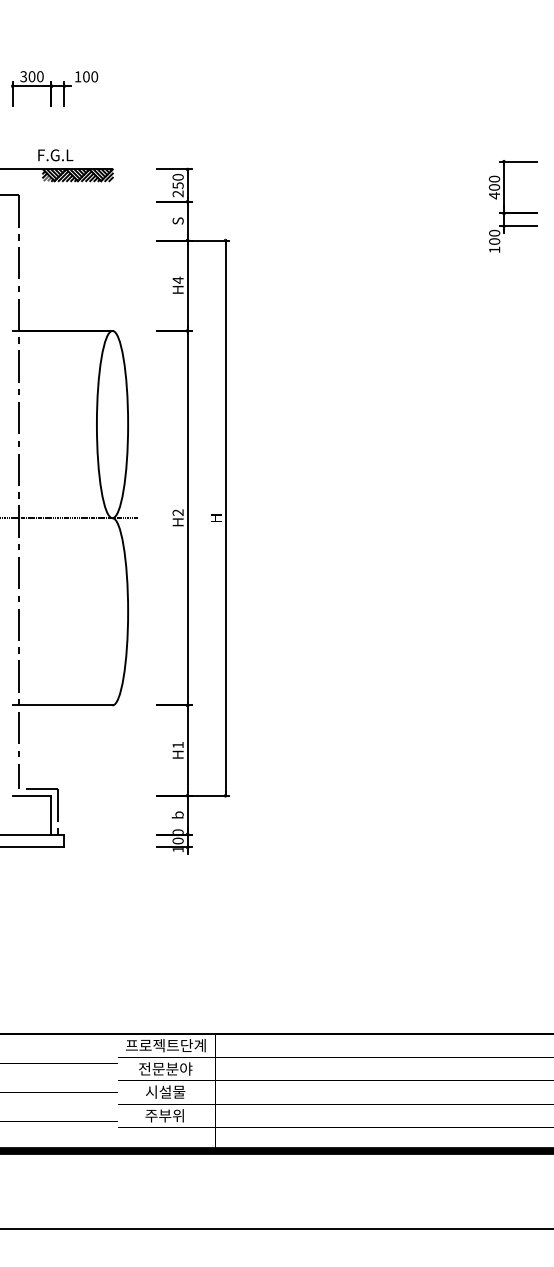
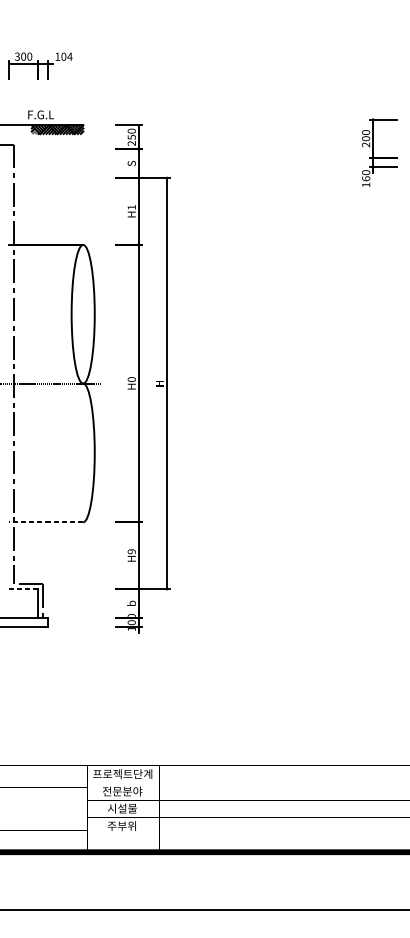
text: (94, 76) -> (69, 56), 100 -> 104
text: (493, 195) -> (365, 144), 400 -> 200
text: (494, 241) -> (366, 178), 100 -> 160
text: (177, 279) -> (131, 206), H4 -> H1
text: (177, 512) -> (131, 379), H2 -> H0
line: (62, 705) -> (46, 522), solid -> dashed
text: (177, 744) -> (131, 551), H1 -> H9
line: (31, 795) -> (23, 588), solid -> dashed

